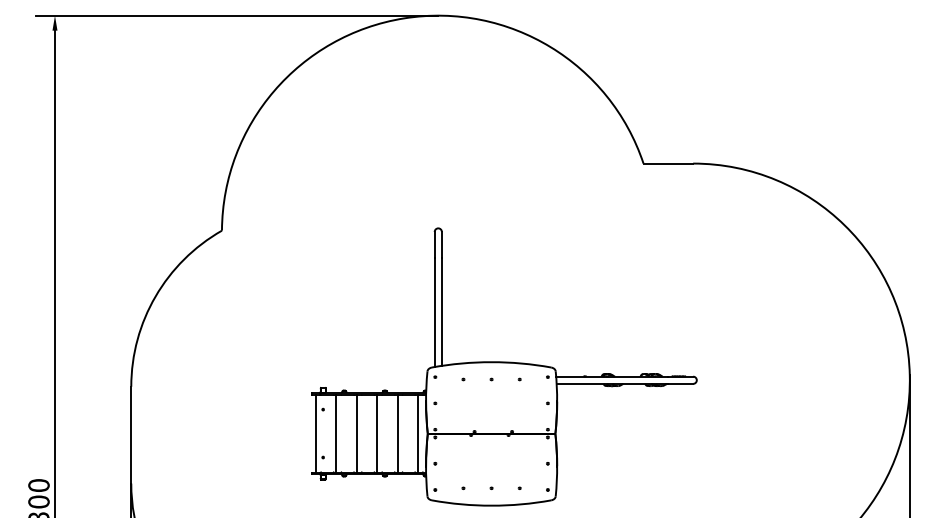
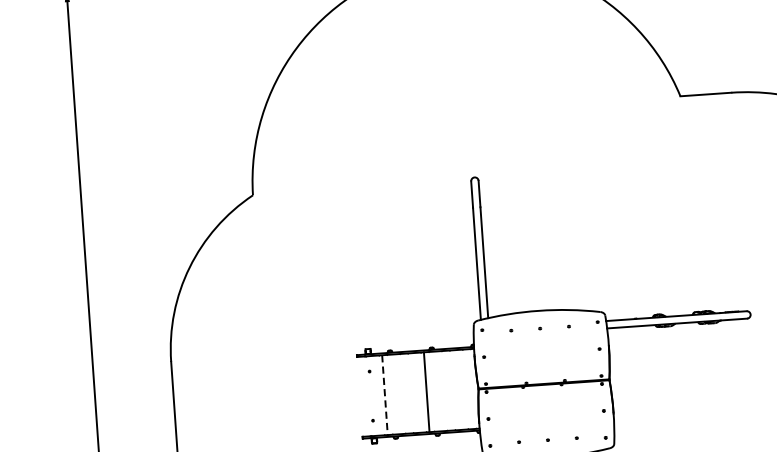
line: (316, 433) -> (364, 396), removed
line: (336, 433) -> (384, 395), solid -> dashed
line: (356, 433) -> (405, 393), removed
line: (397, 433) -> (447, 390), removed
line: (417, 433) -> (468, 389), removed

